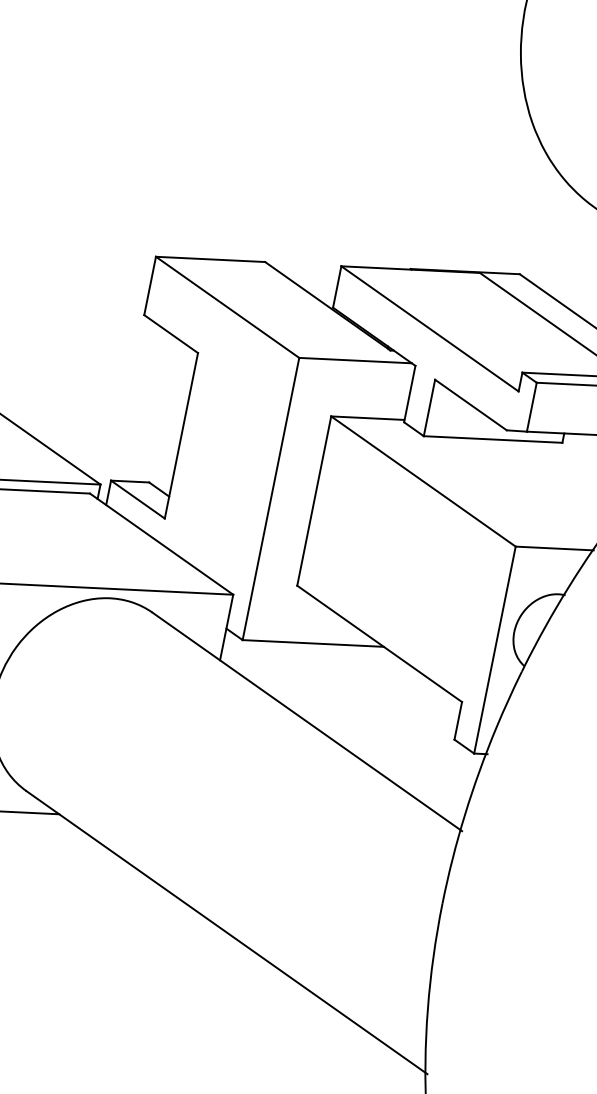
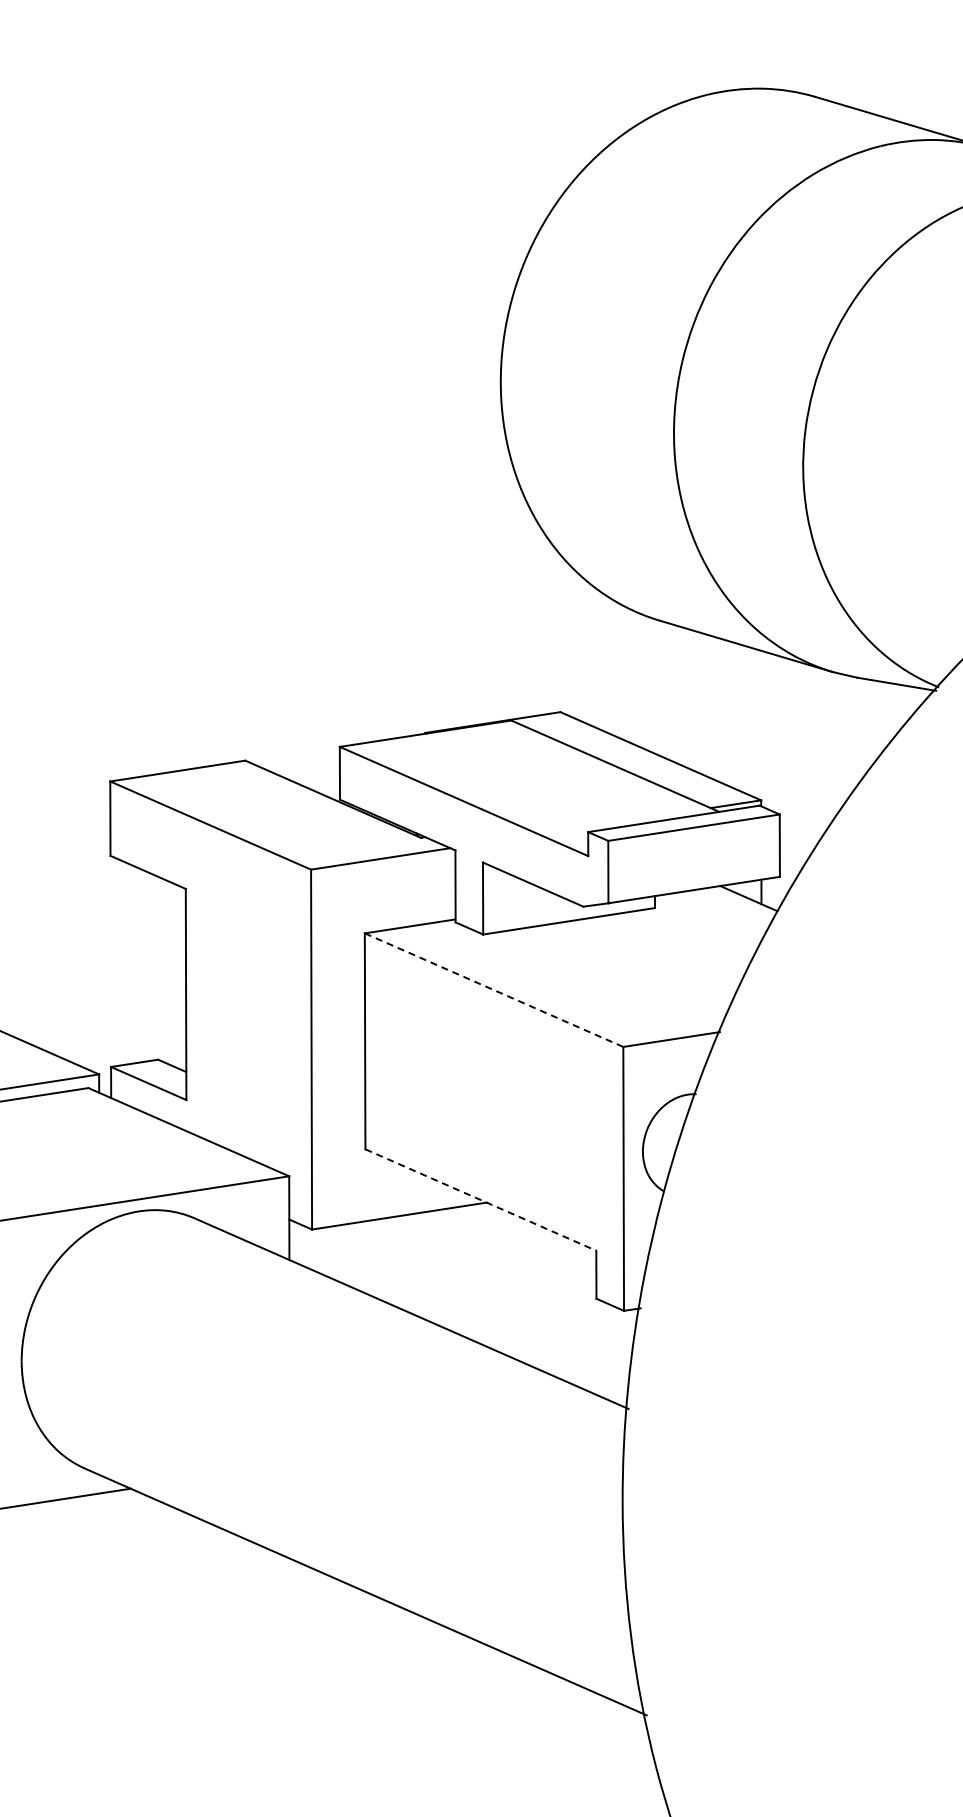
line: (423, 481) -> (494, 990), solid -> dashed
line: (380, 644) -> (481, 1200), solid -> dashed

